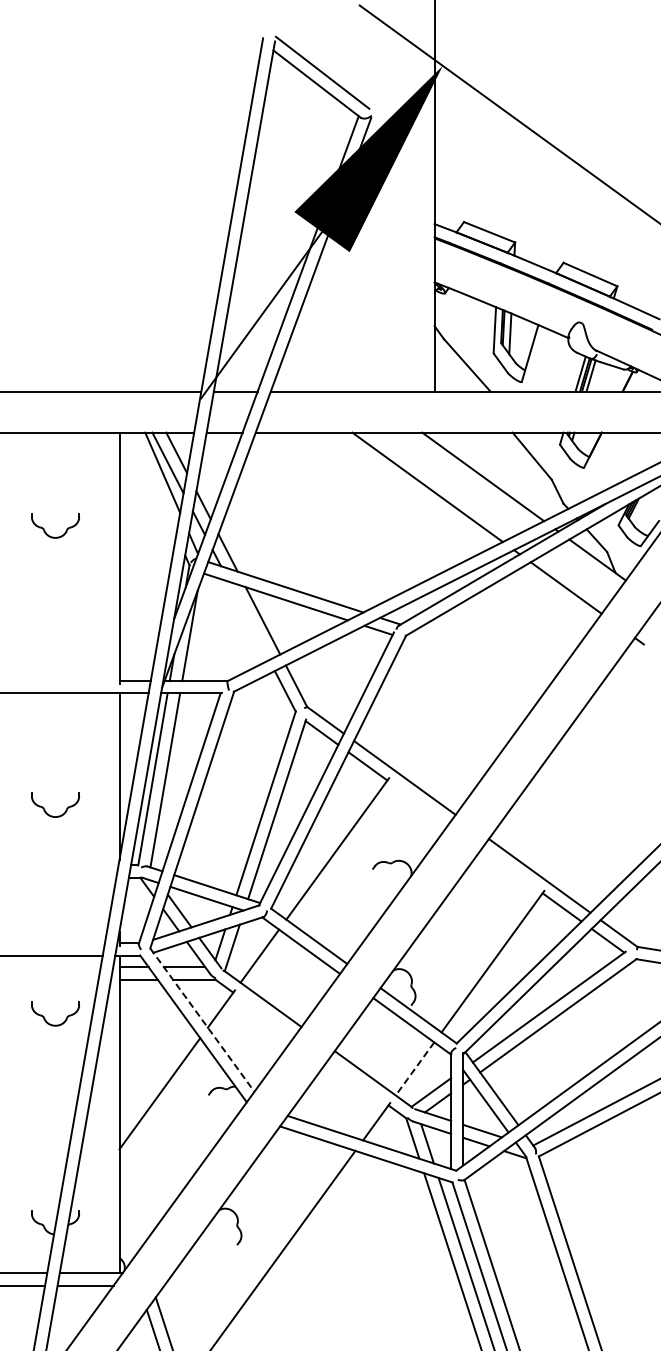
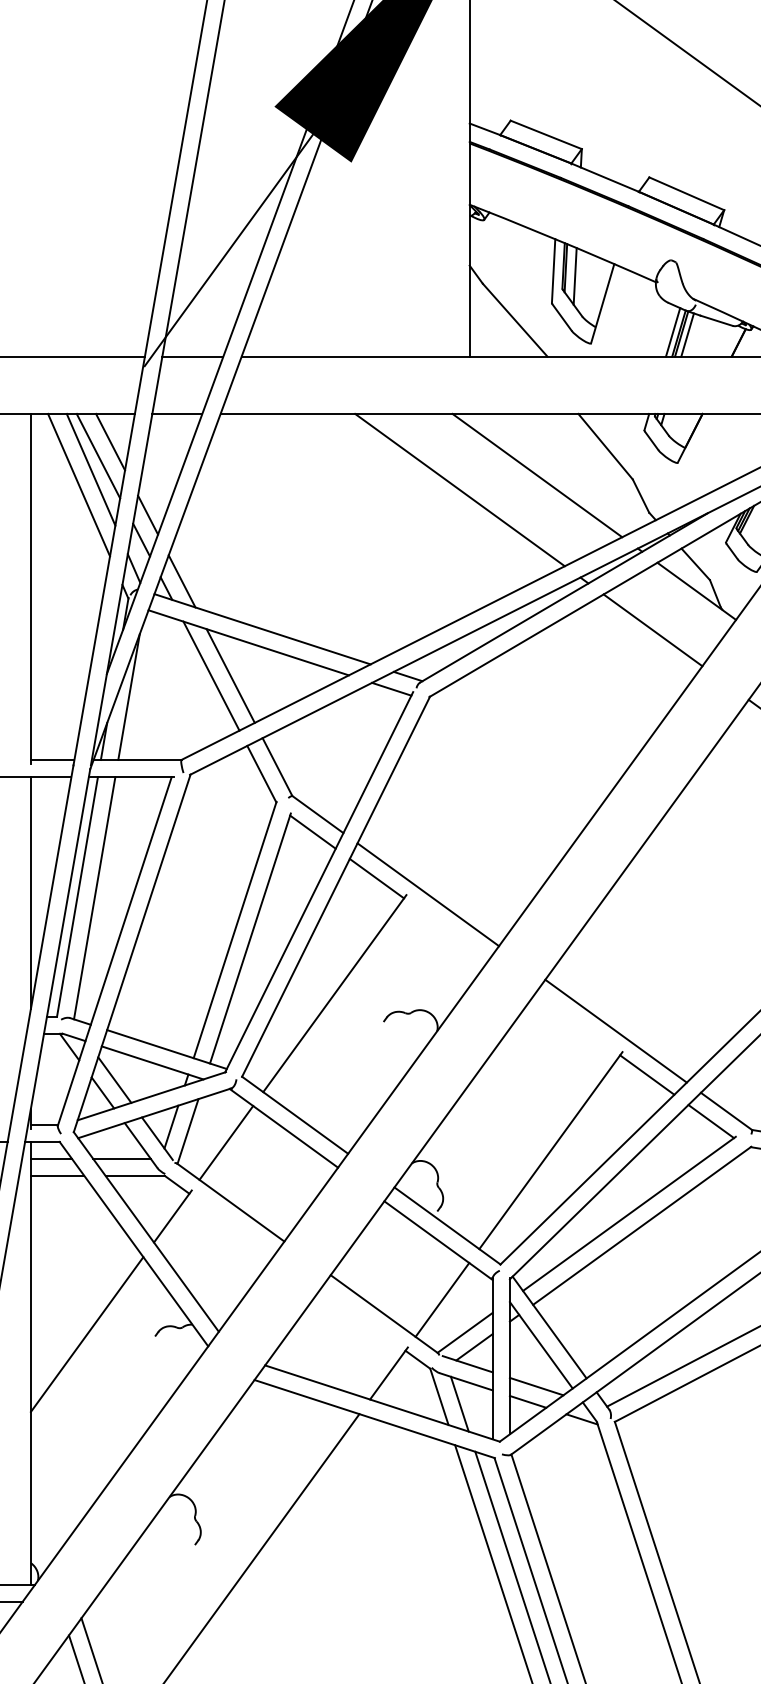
line: (153, 483) -> (78, 484), added
line: (249, 620) -> (211, 675), added
line: (202, 1020) -> (146, 1232), dashed -> solid
line: (415, 1068) -> (443, 1299), dashed -> solid

